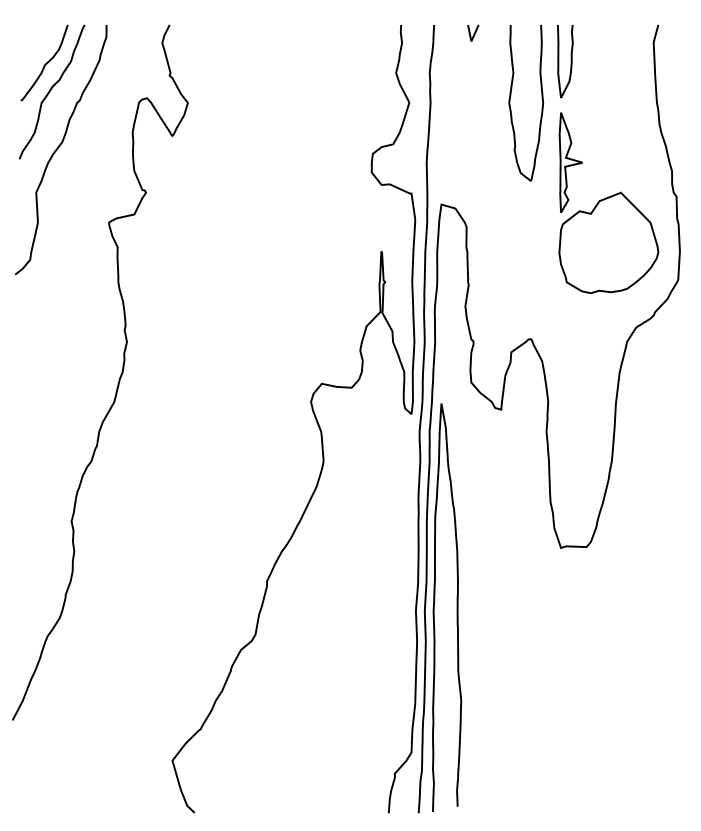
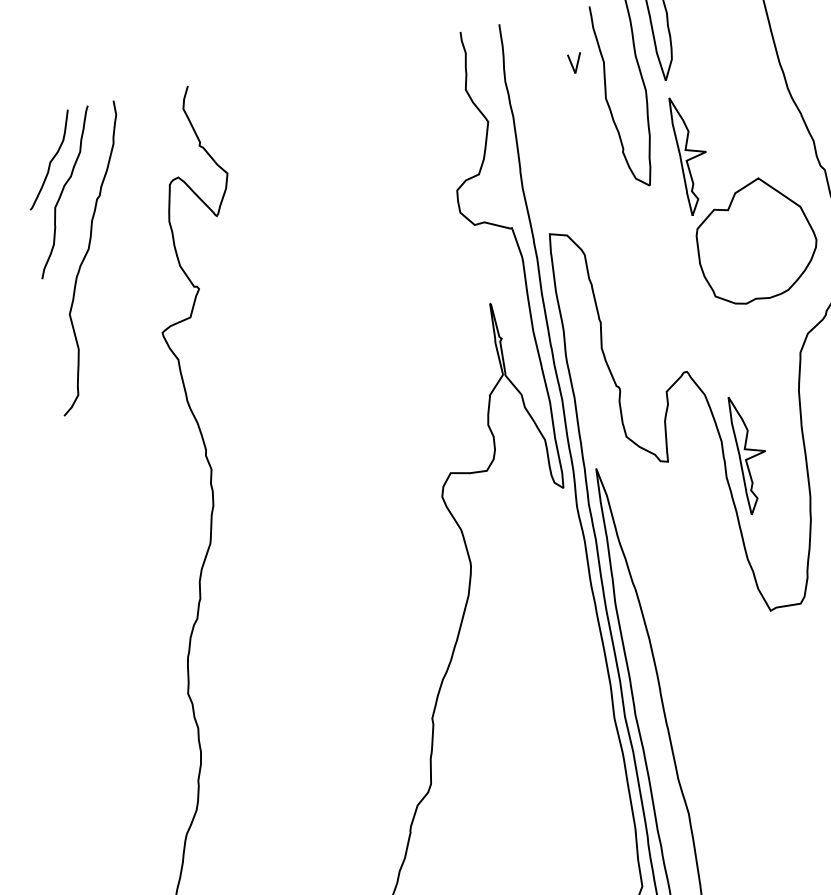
part: (473, 32) -> (575, 62), moved
part: (570, 416) -> (751, 453), added

